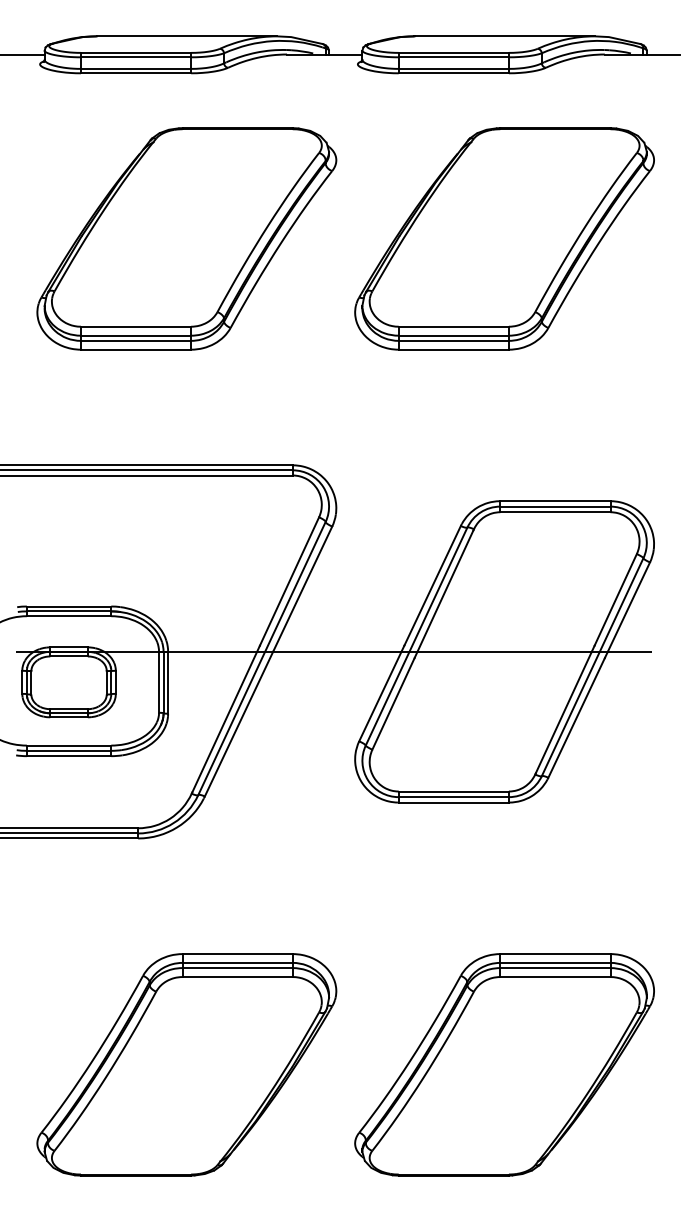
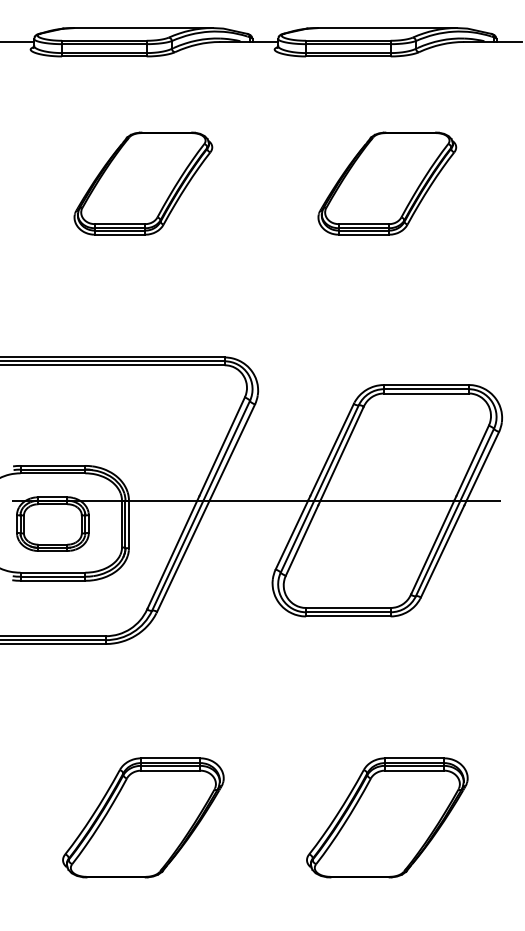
part: (186, 238) -> (143, 183), size x0.6
part: (504, 238) -> (387, 183), size x0.6
part: (186, 1064) -> (143, 817), size x0.7
part: (504, 1064) -> (387, 817), size x0.7

